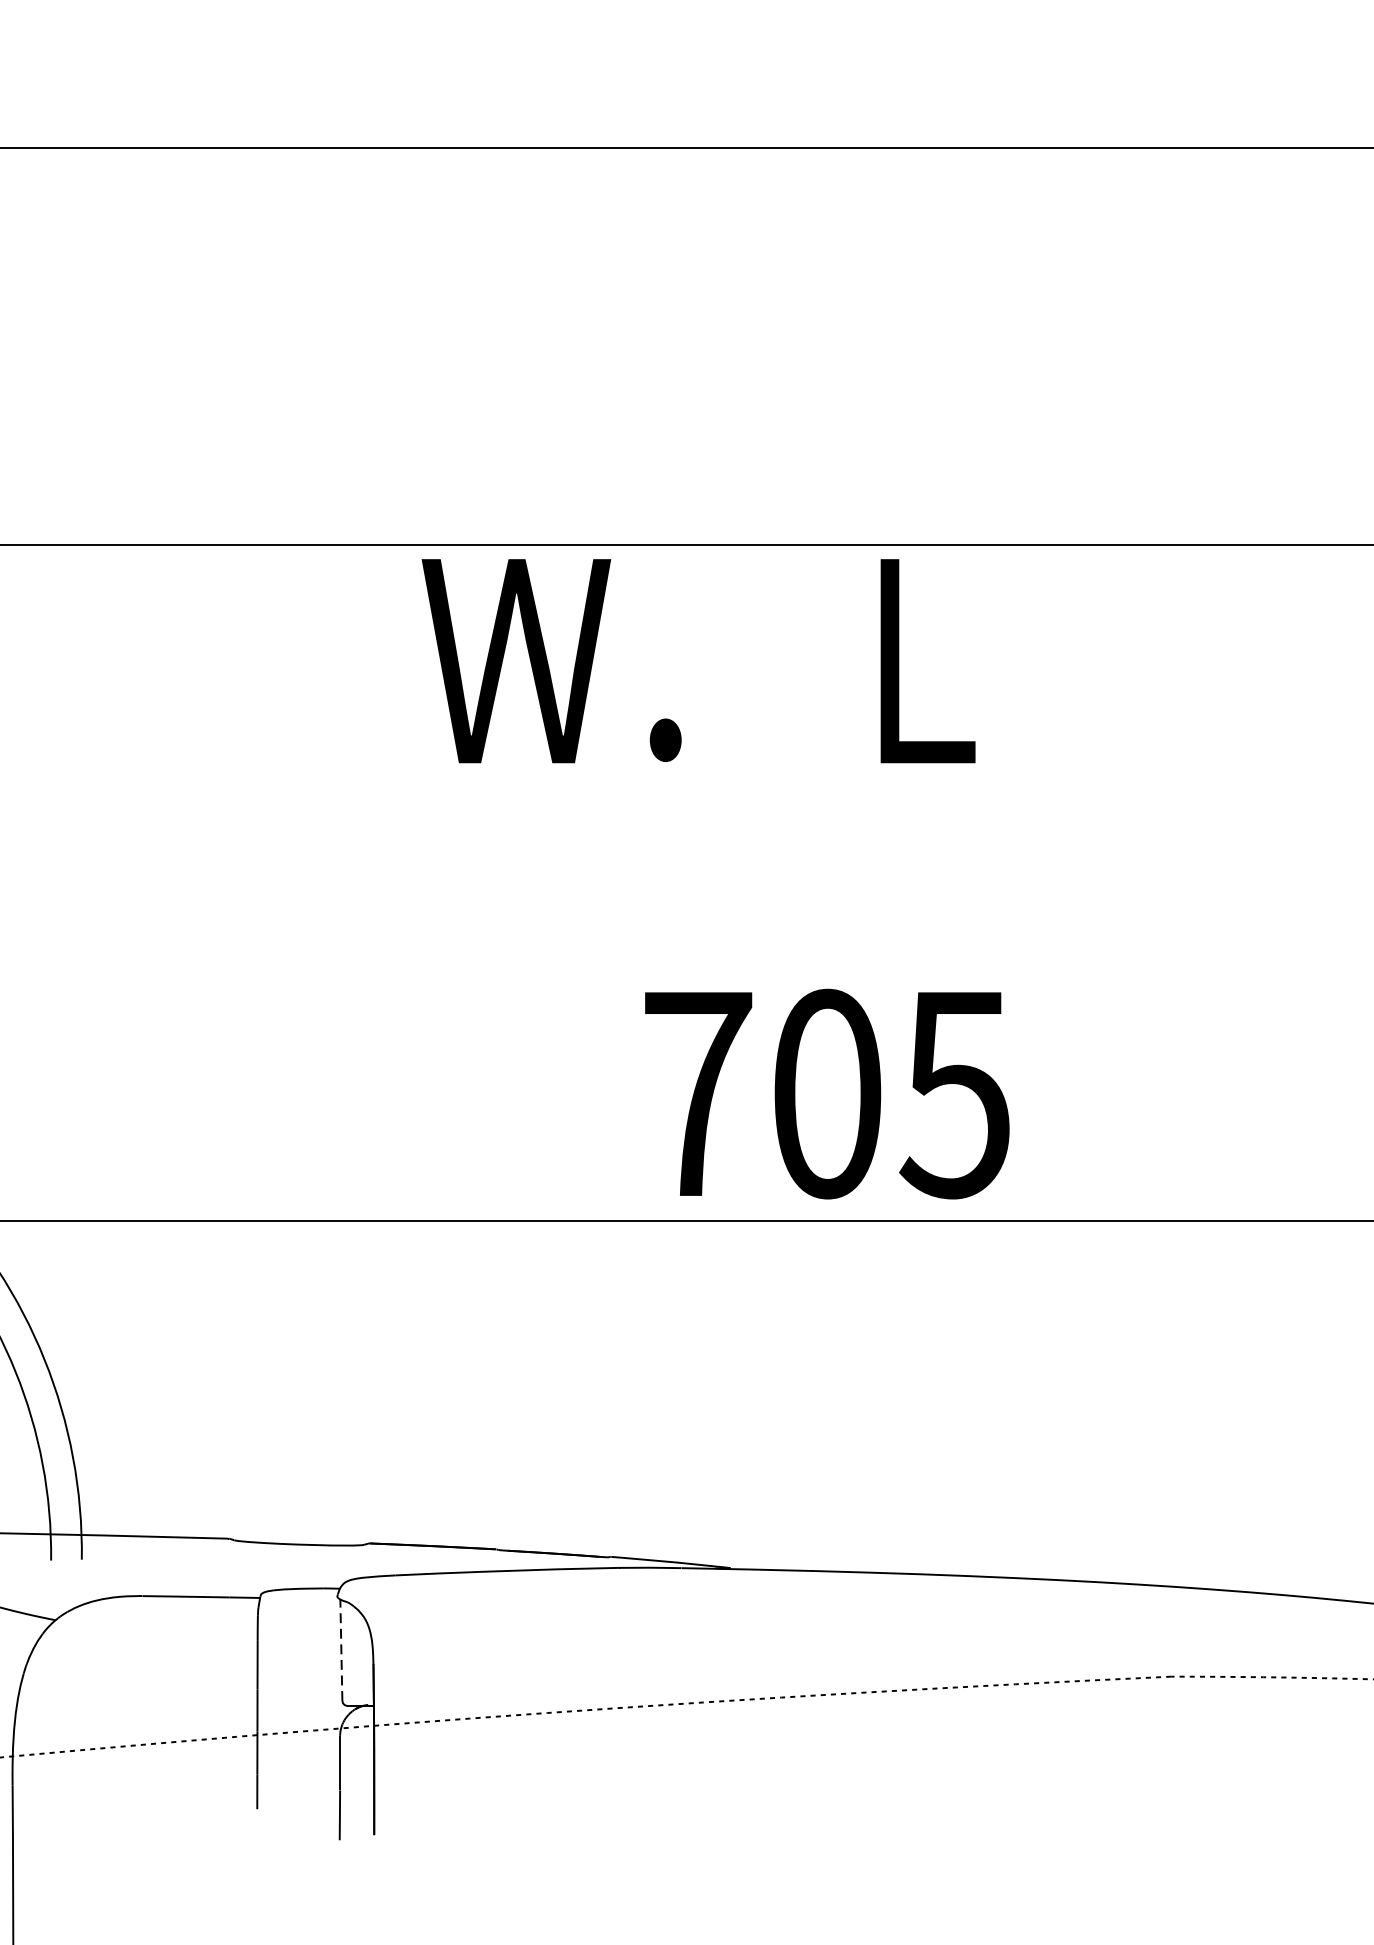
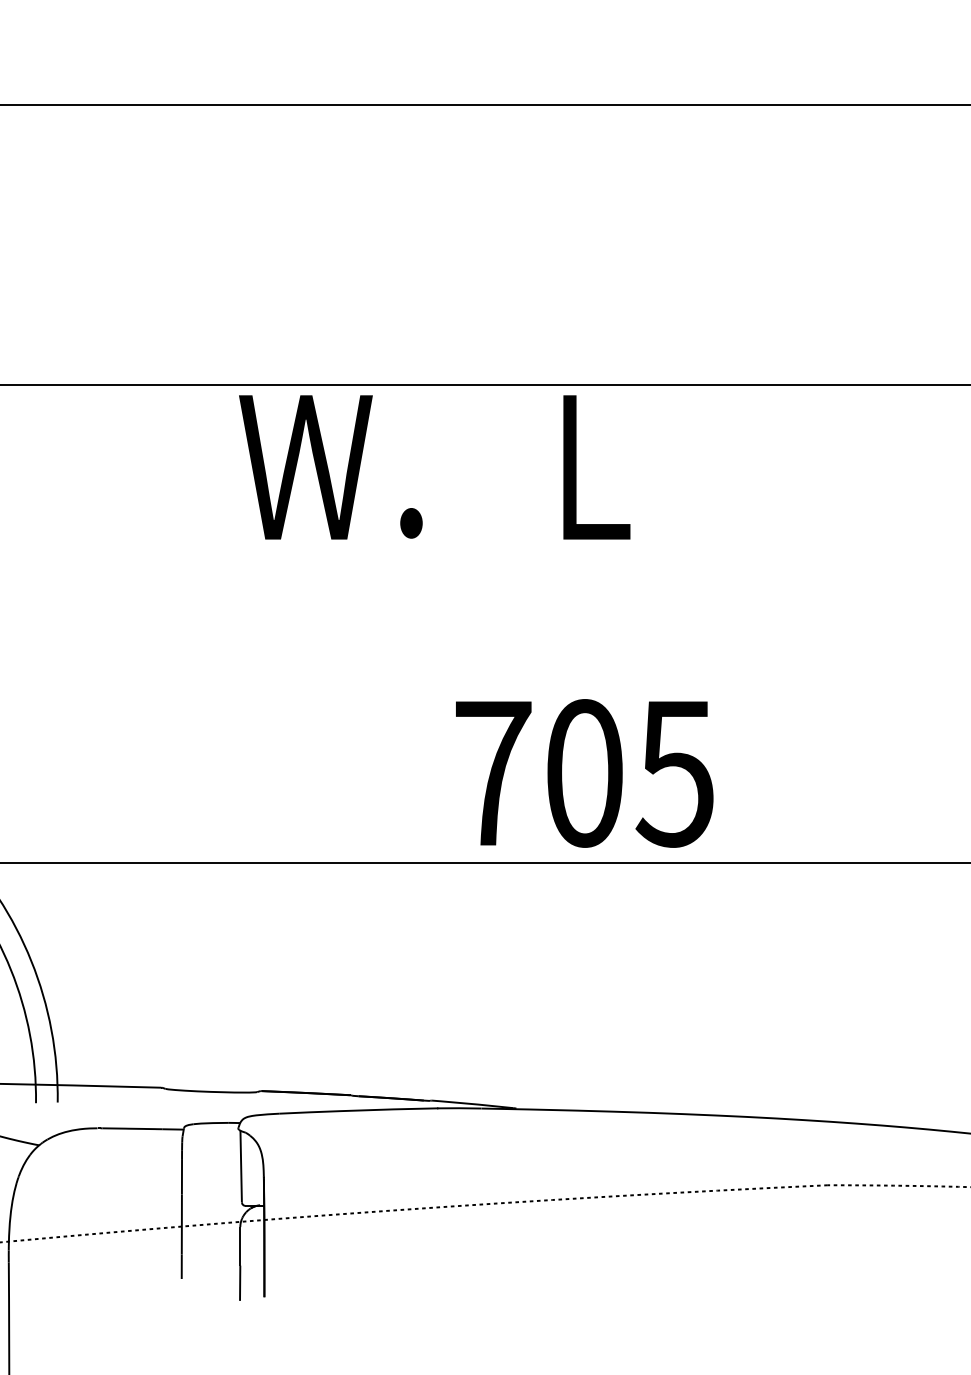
text: (698, 661) -> (434, 467), moved
line: (341, 1650) -> (241, 1166), dashed -> solid

